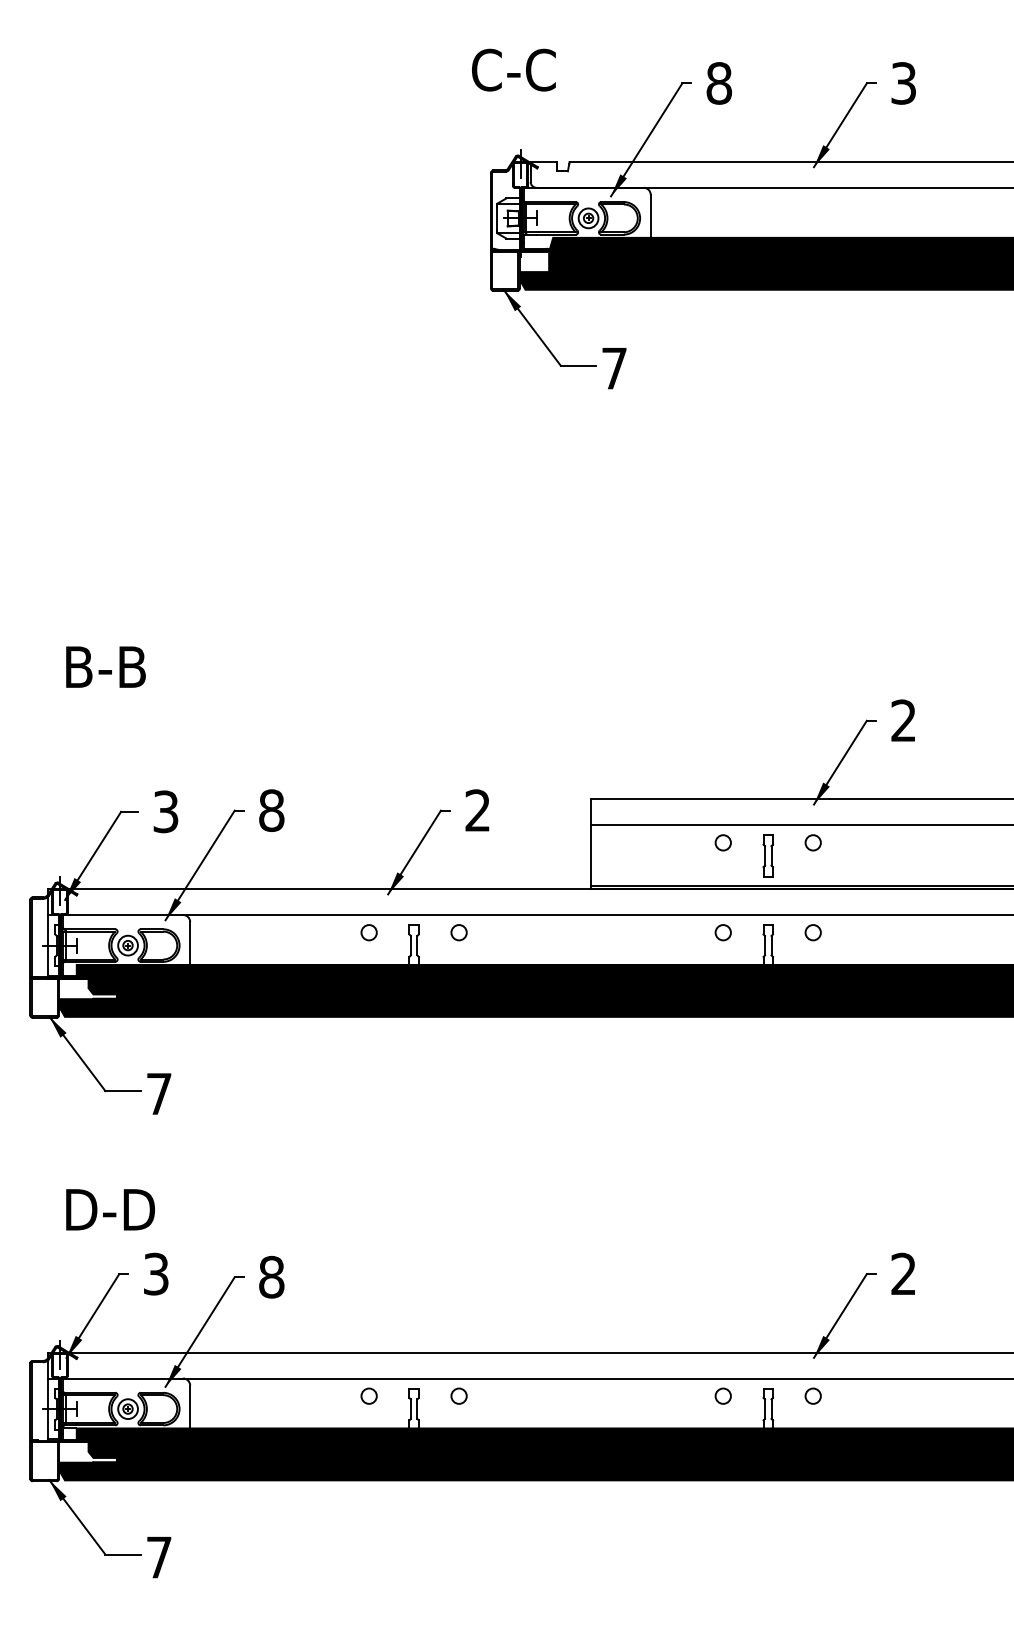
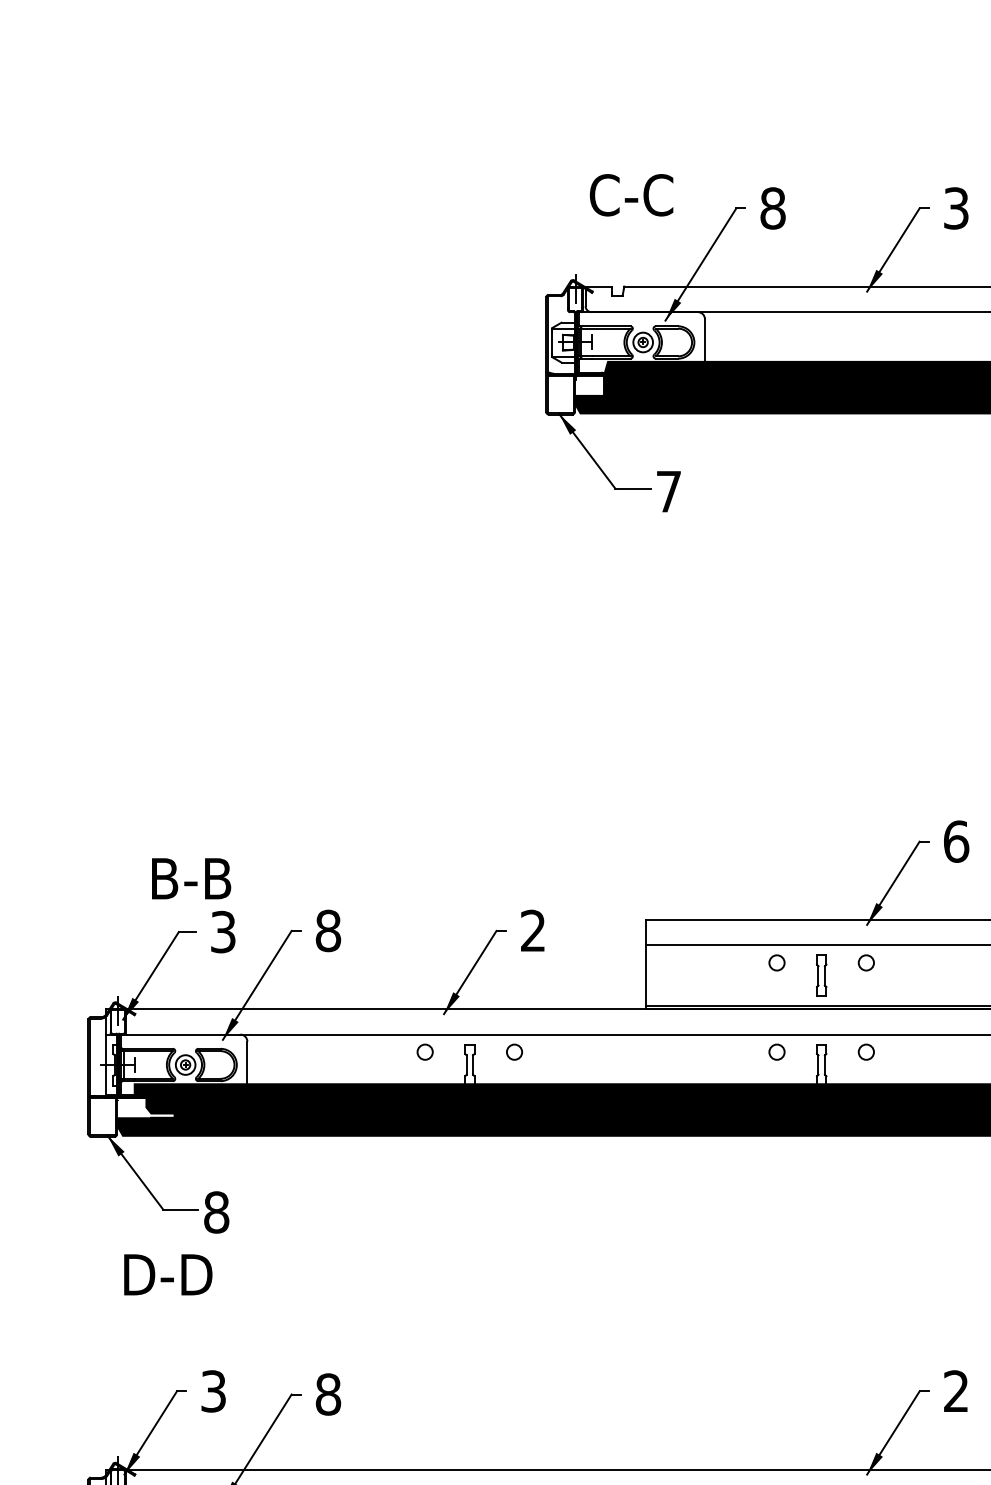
text: (513, 69) -> (631, 194), moved
text: (105, 666) -> (191, 878), moved
text: (903, 720) -> (956, 841), 2 -> 6
text: (159, 1093) -> (216, 1211), 7 -> 8
text: (110, 1209) -> (168, 1274), moved

